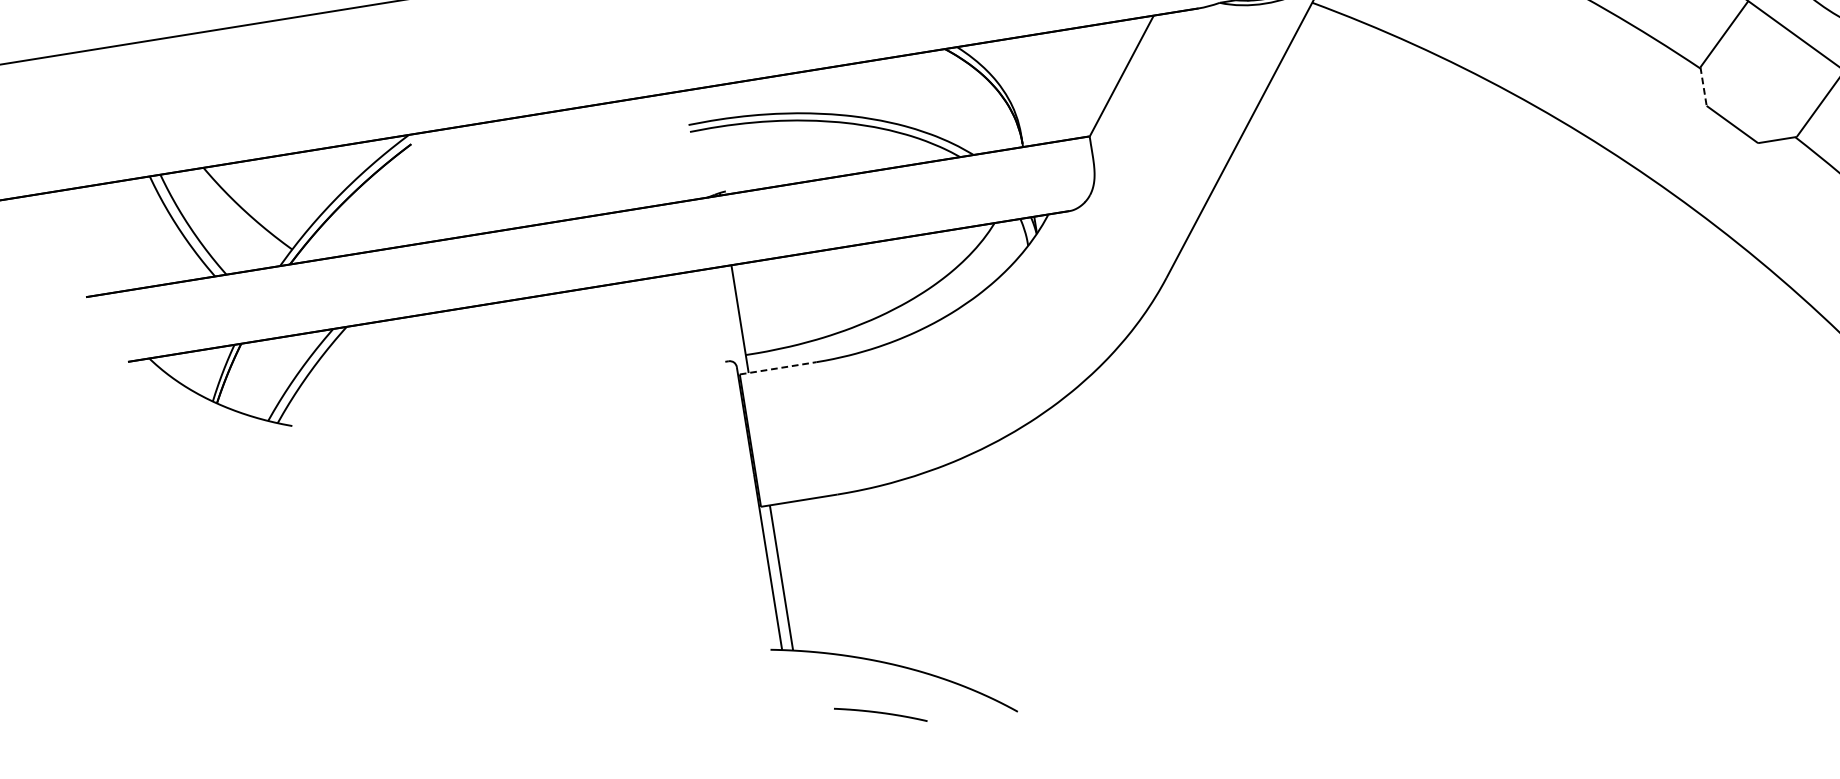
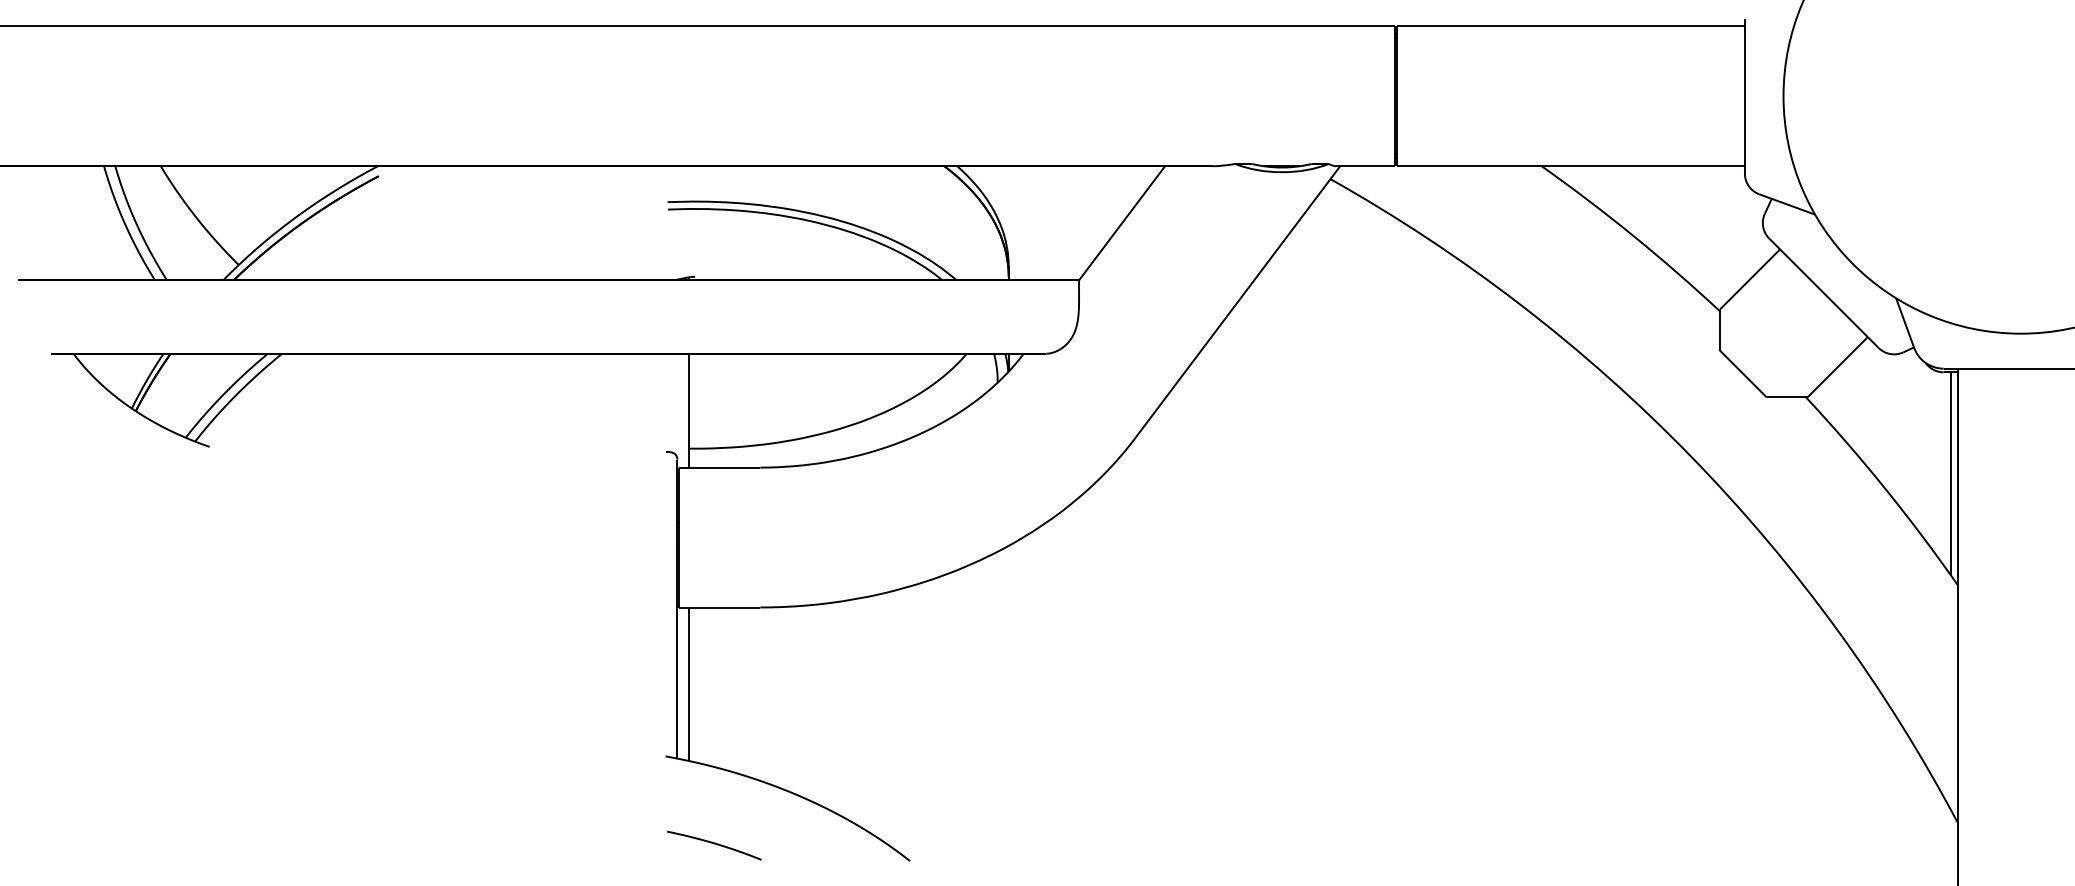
line: (1703, 87) -> (1719, 330), dashed -> solid
line: (778, 368) -> (720, 467), dashed -> solid
curve: (880, 713) -> (714, 844), moved

